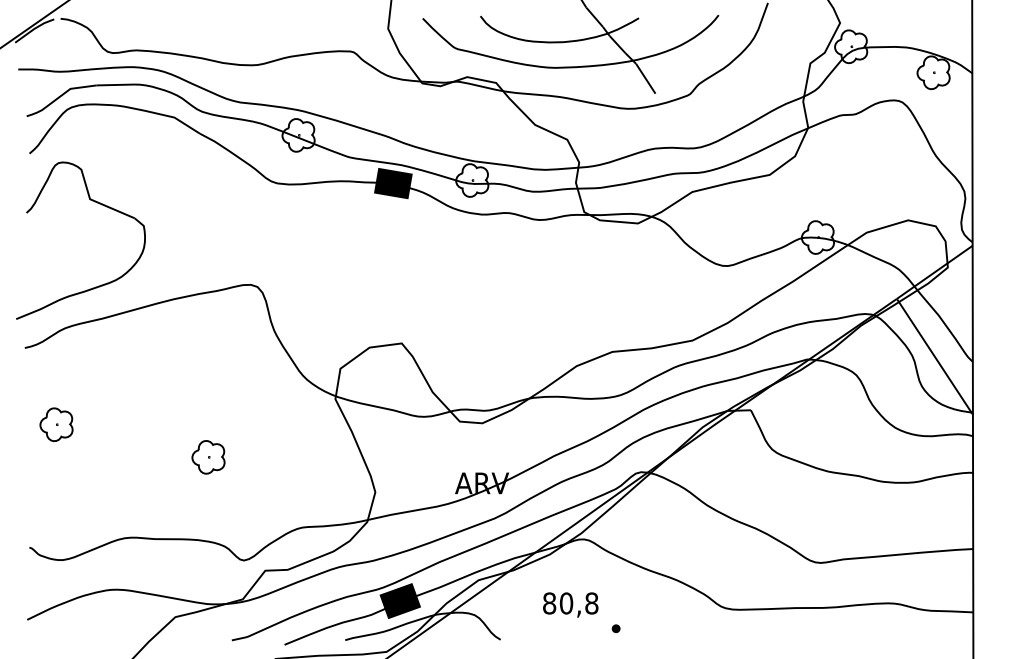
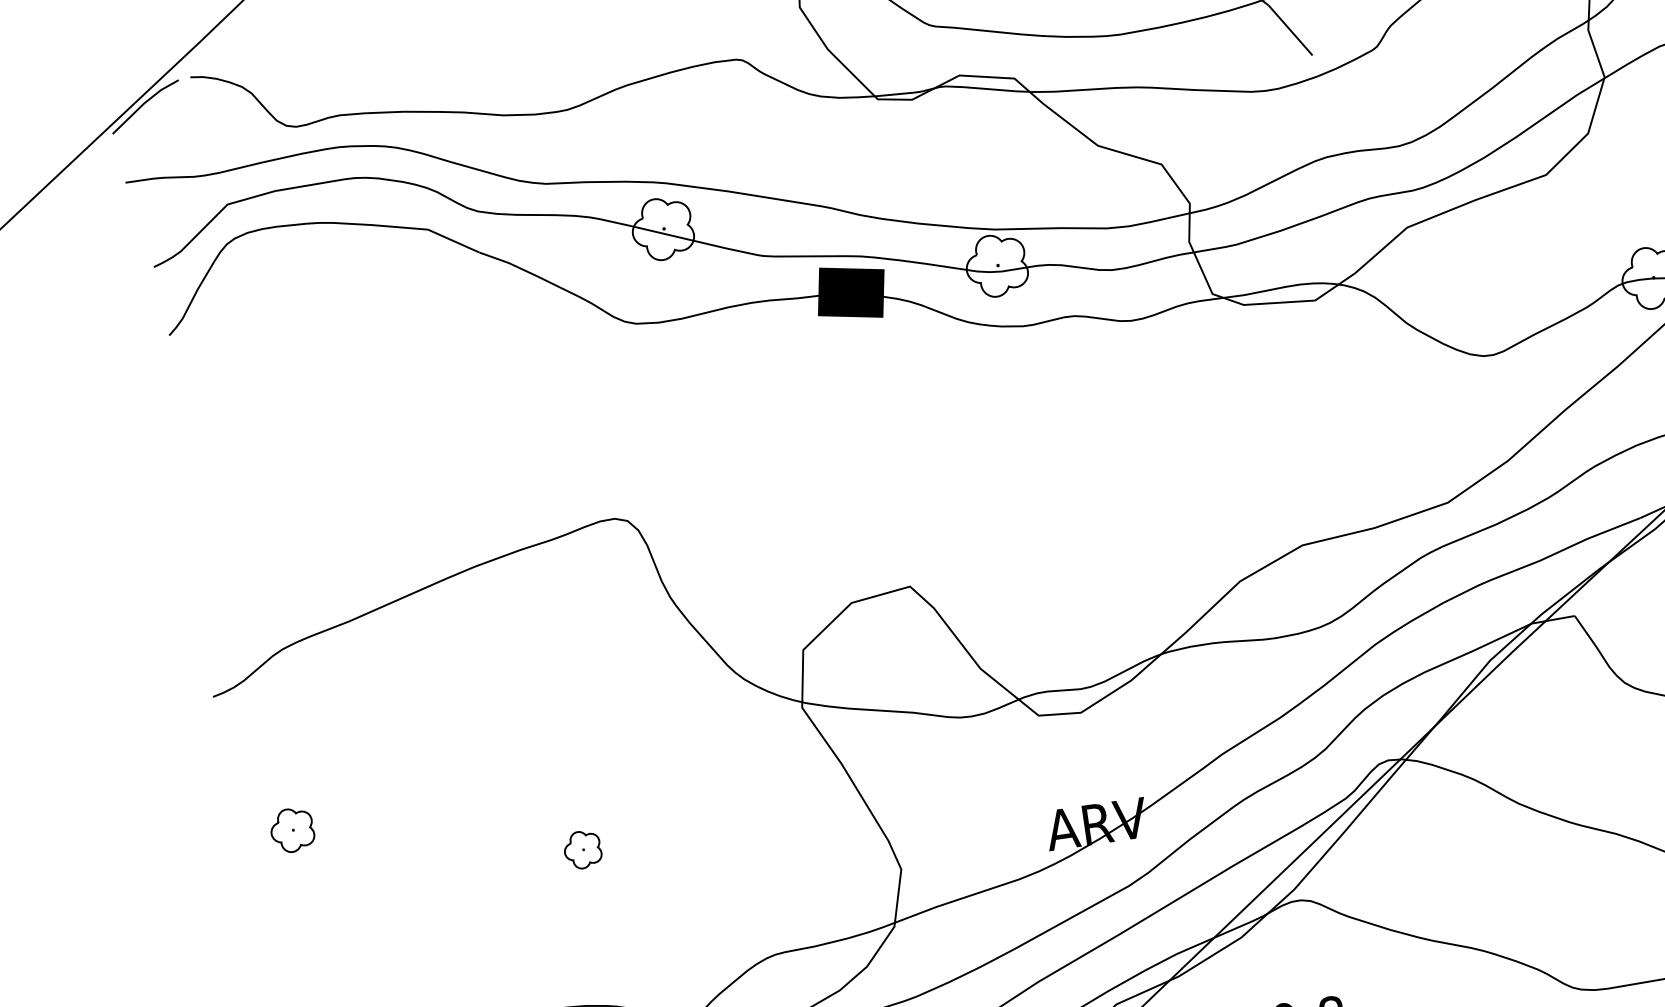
part: (94, 202) -> (302, 408), removed
part: (56, 424) -> (292, 830), size x0.7
part: (208, 457) -> (582, 850), size x0.6

